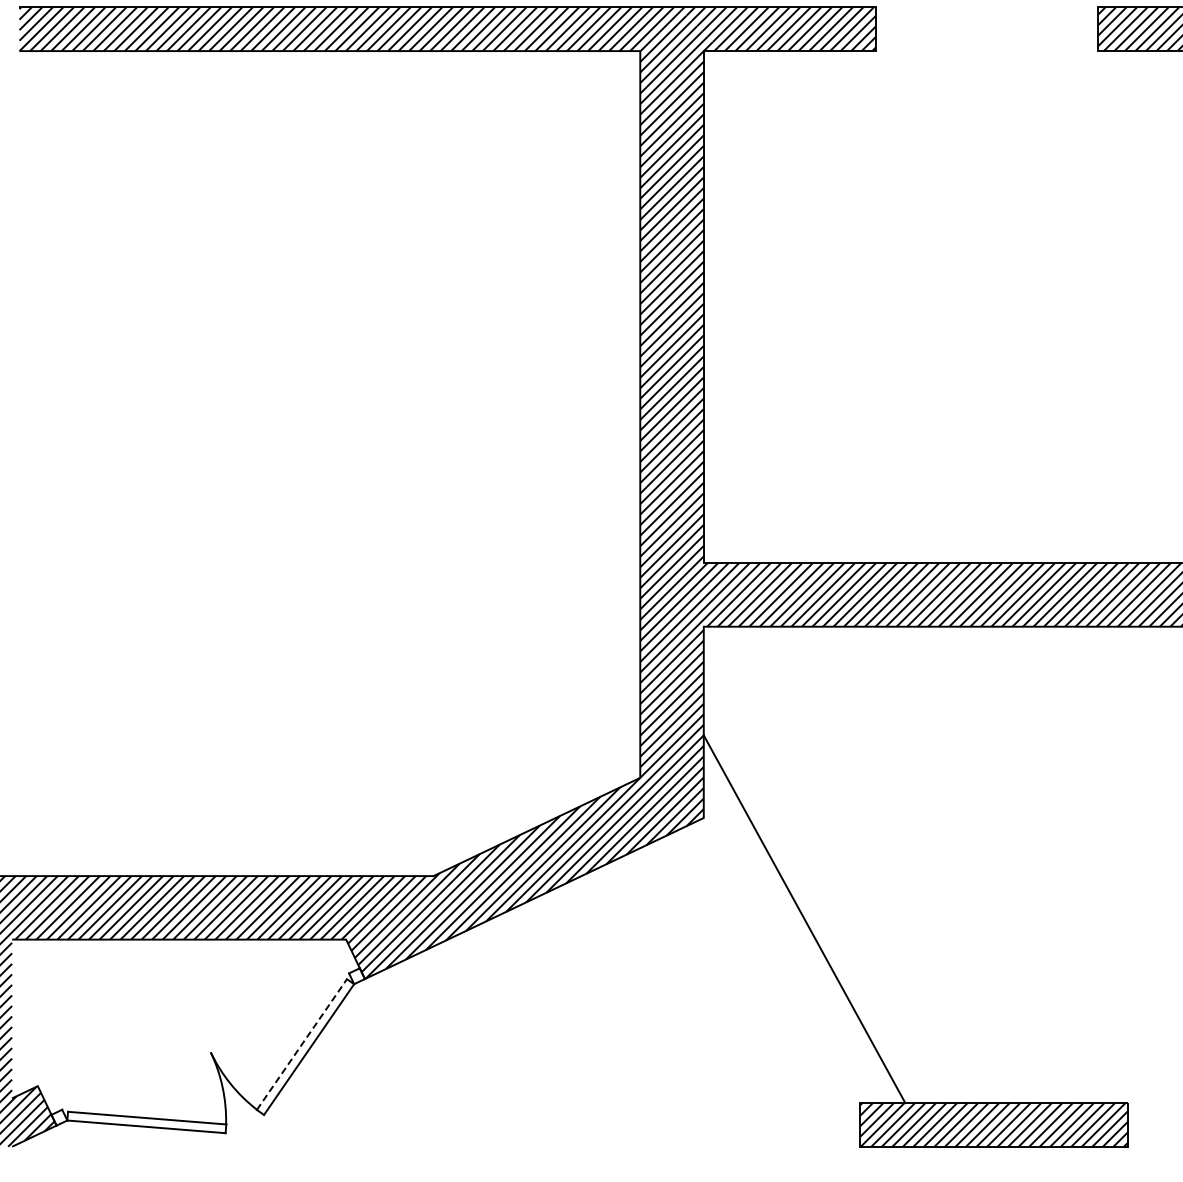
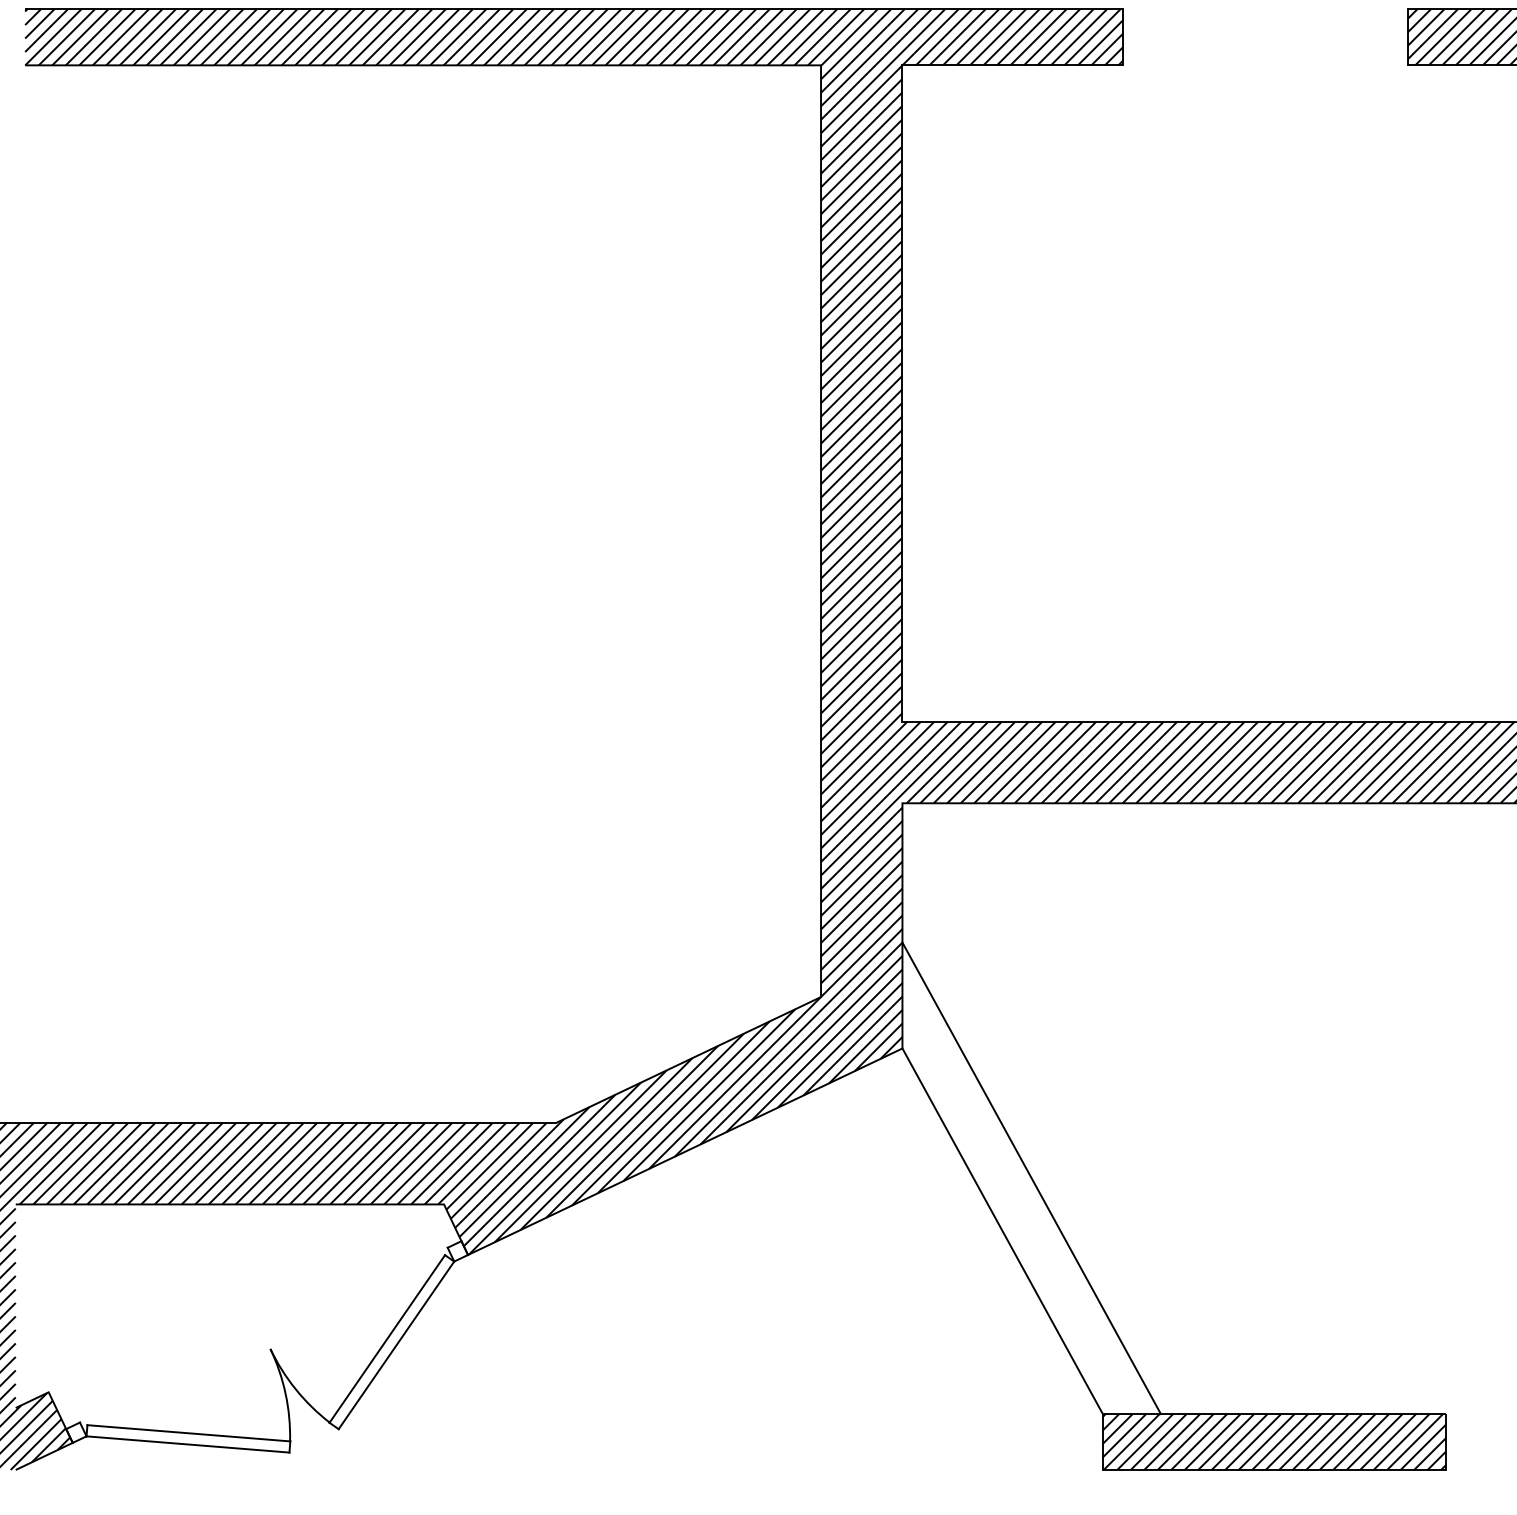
line: (781, 960) -> (1002, 1231), added
line: (302, 1044) -> (388, 1338), dashed -> solid

